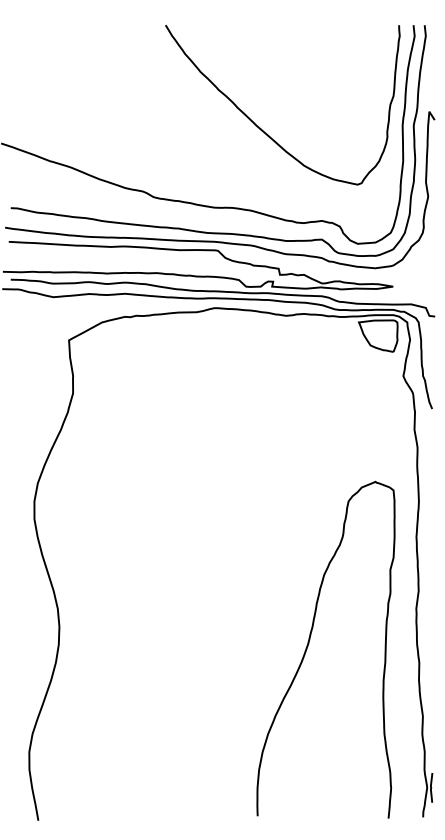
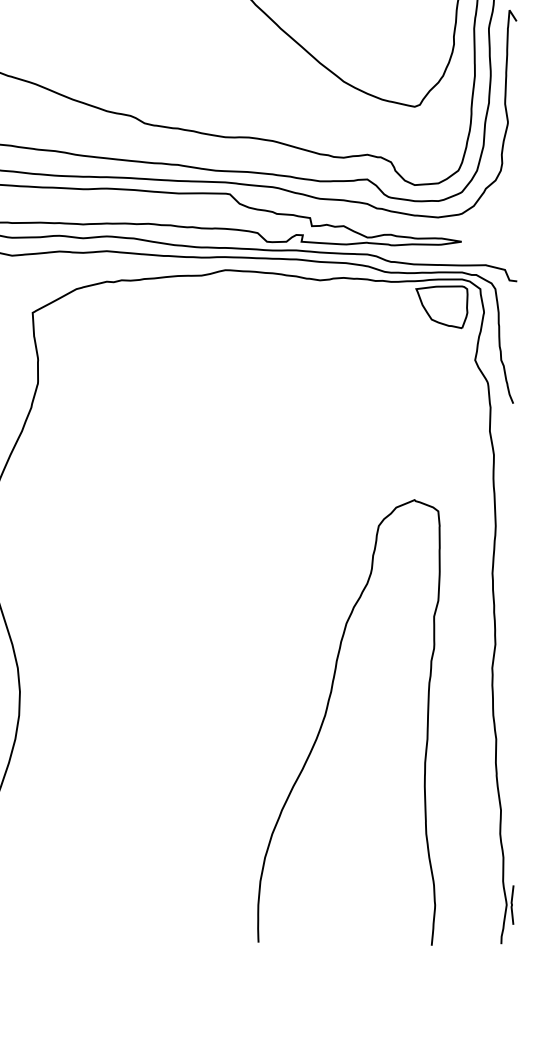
curve: (309, 643) -> (327, 714), moved

